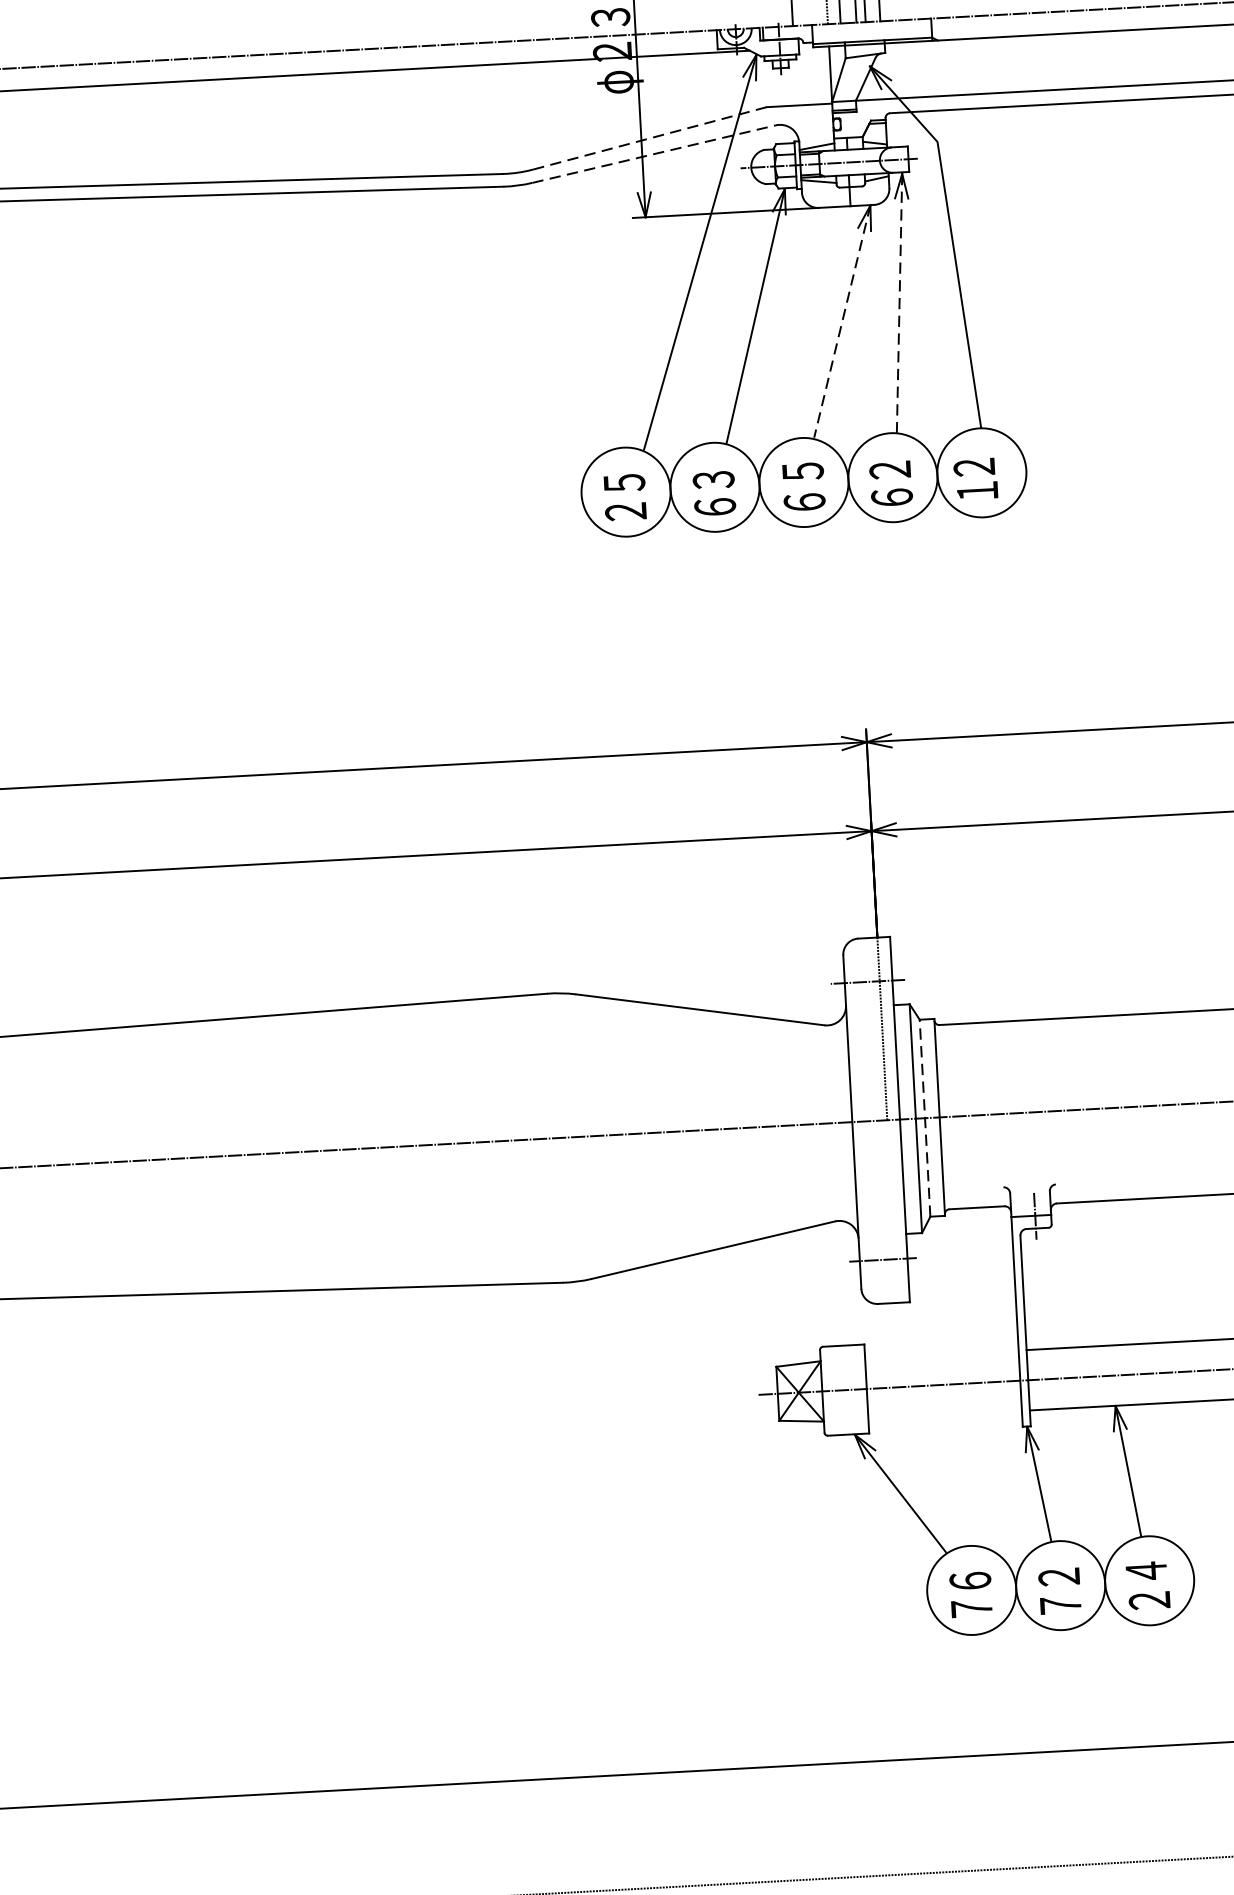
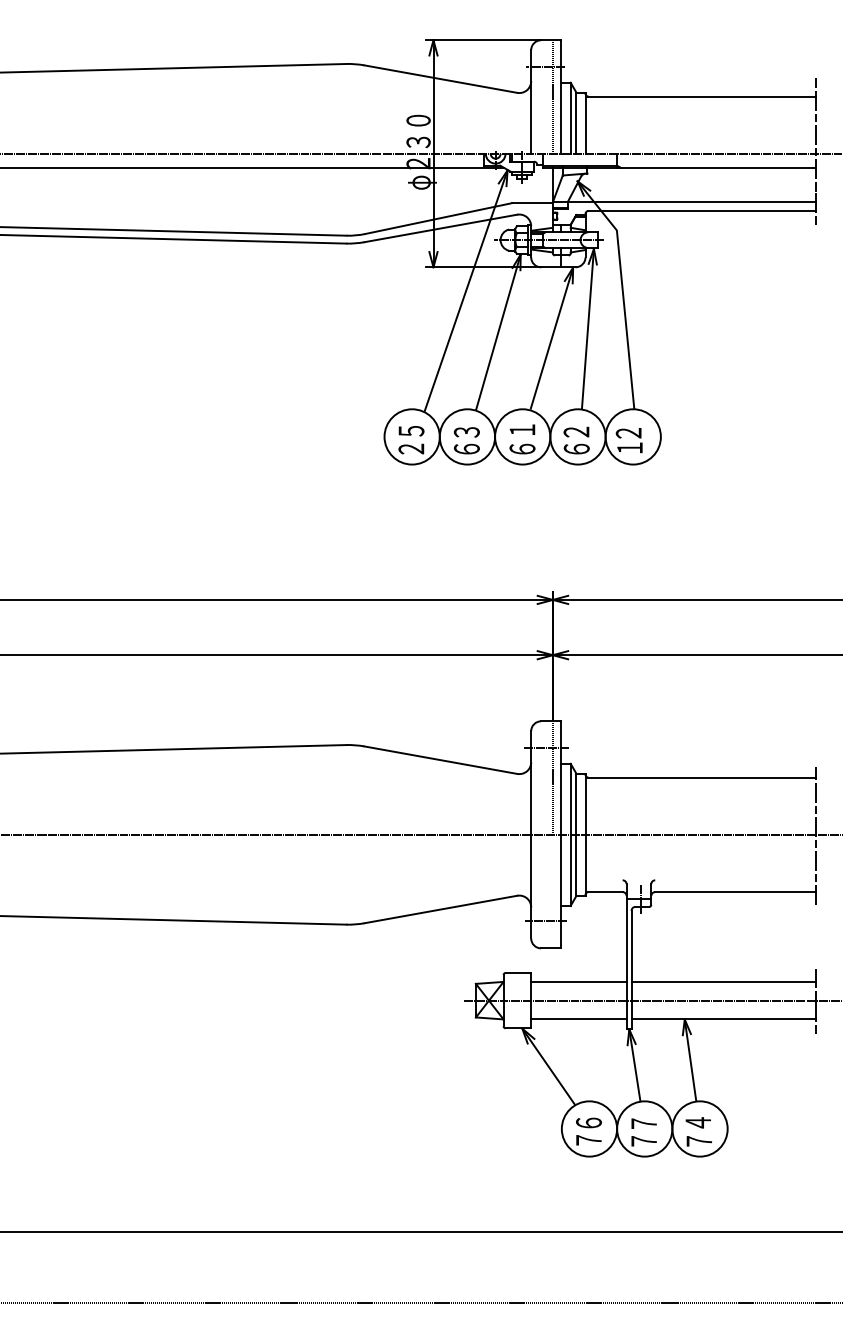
line: (649, 138) -> (438, 218), dashed -> solid
line: (653, 154) -> (440, 228), dashed -> solid
line: (898, 303) -> (587, 329), dashed -> solid
line: (841, 323) -> (551, 339), dashed -> solid
text: (802, 470) -> (522, 429), ５ -> １
line: (925, 1117) -> (576, 834), dashed -> solid
line: (941, 1354) -> (578, 981), added
line: (944, 1415) -> (578, 1019), added
text: (1058, 1576) -> (643, 1123), ２ -> ７
text: (1149, 1600) -> (699, 1141), ２ -> ７

